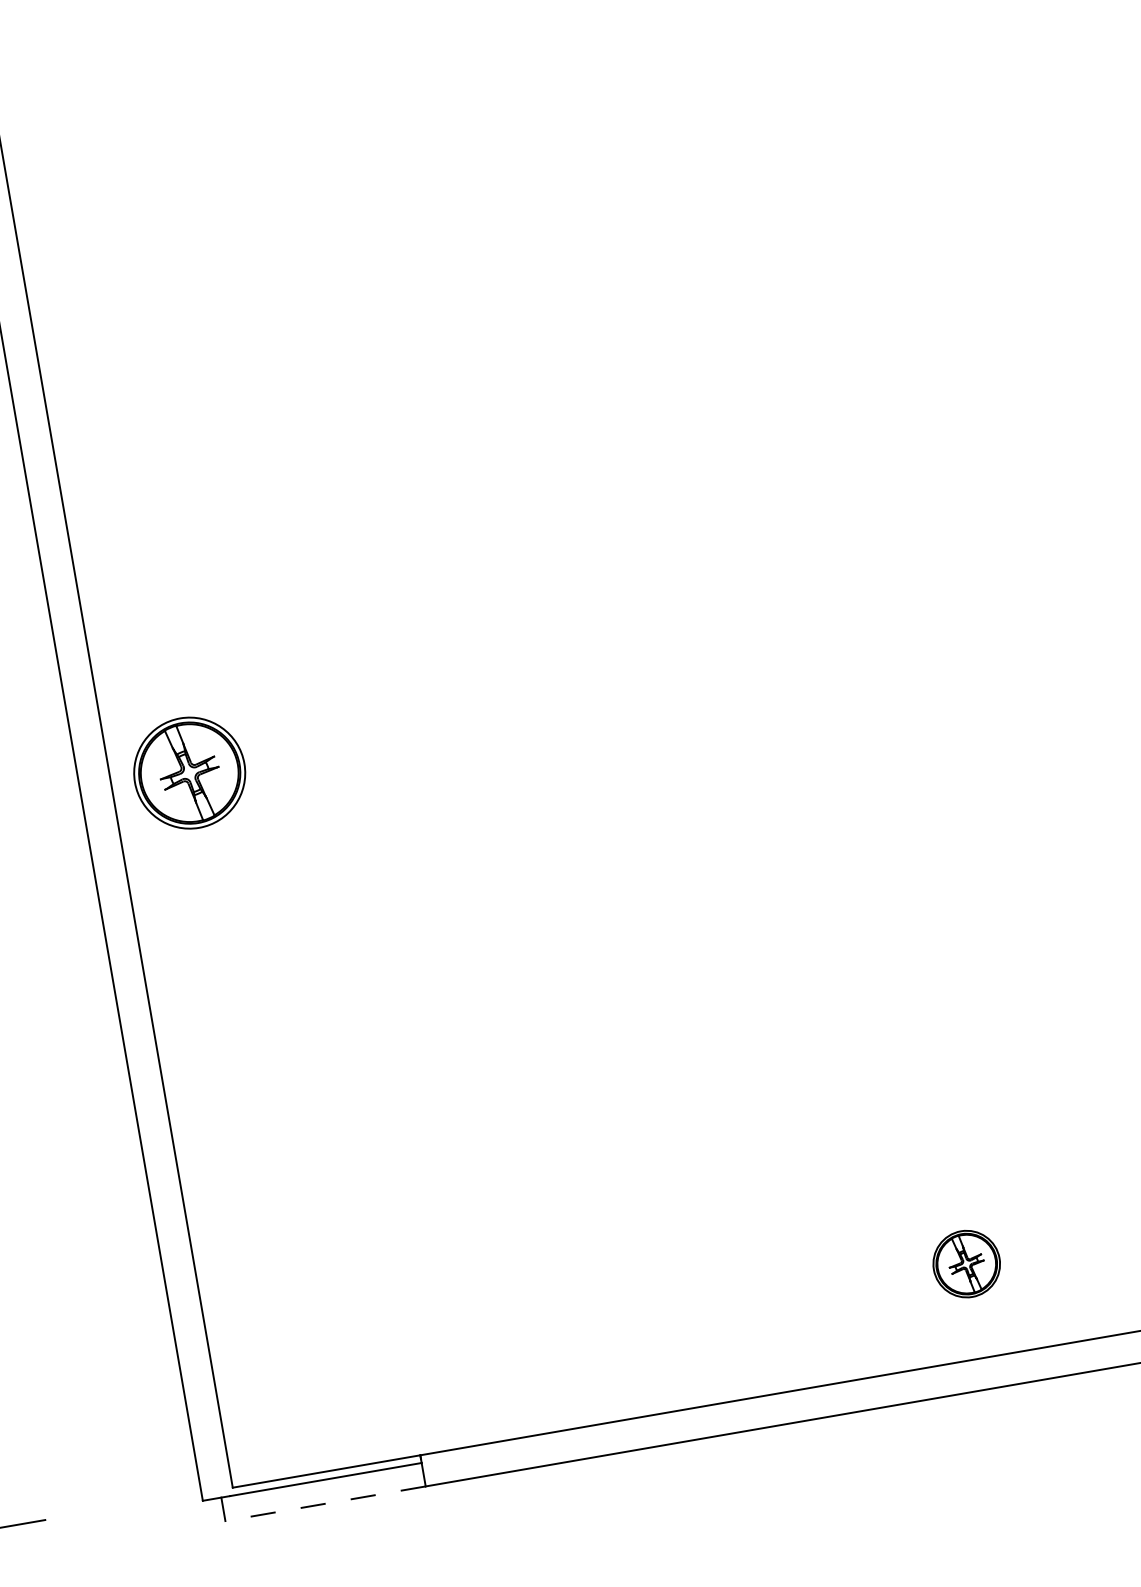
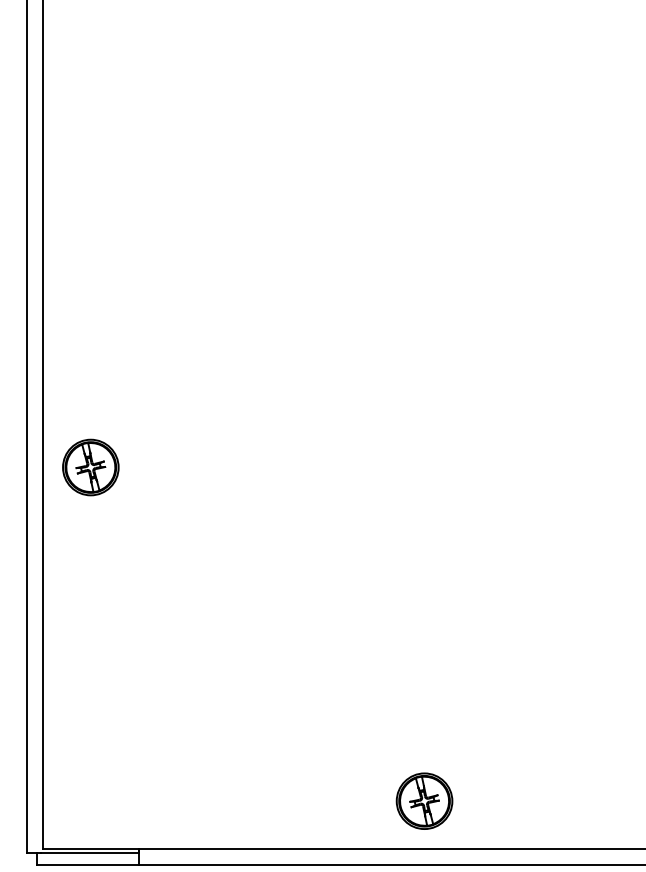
part: (189, 773) -> (90, 467), moved
part: (966, 1262) -> (424, 800), size x1.67
line: (325, 1503) -> (87, 864), dashed -> solid

